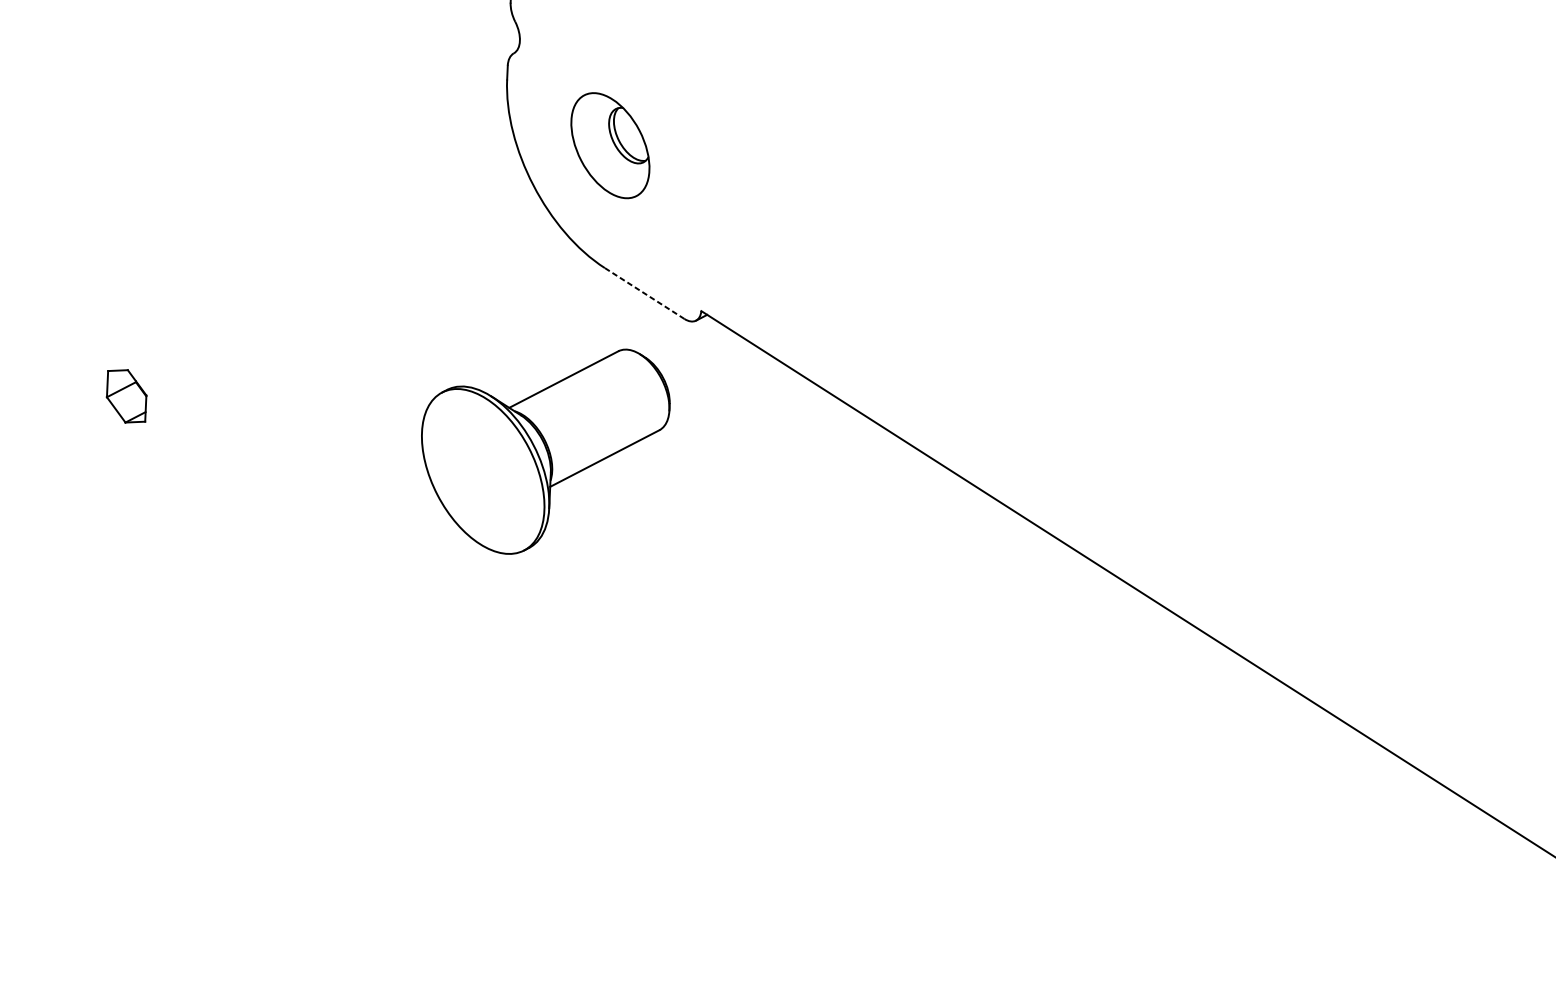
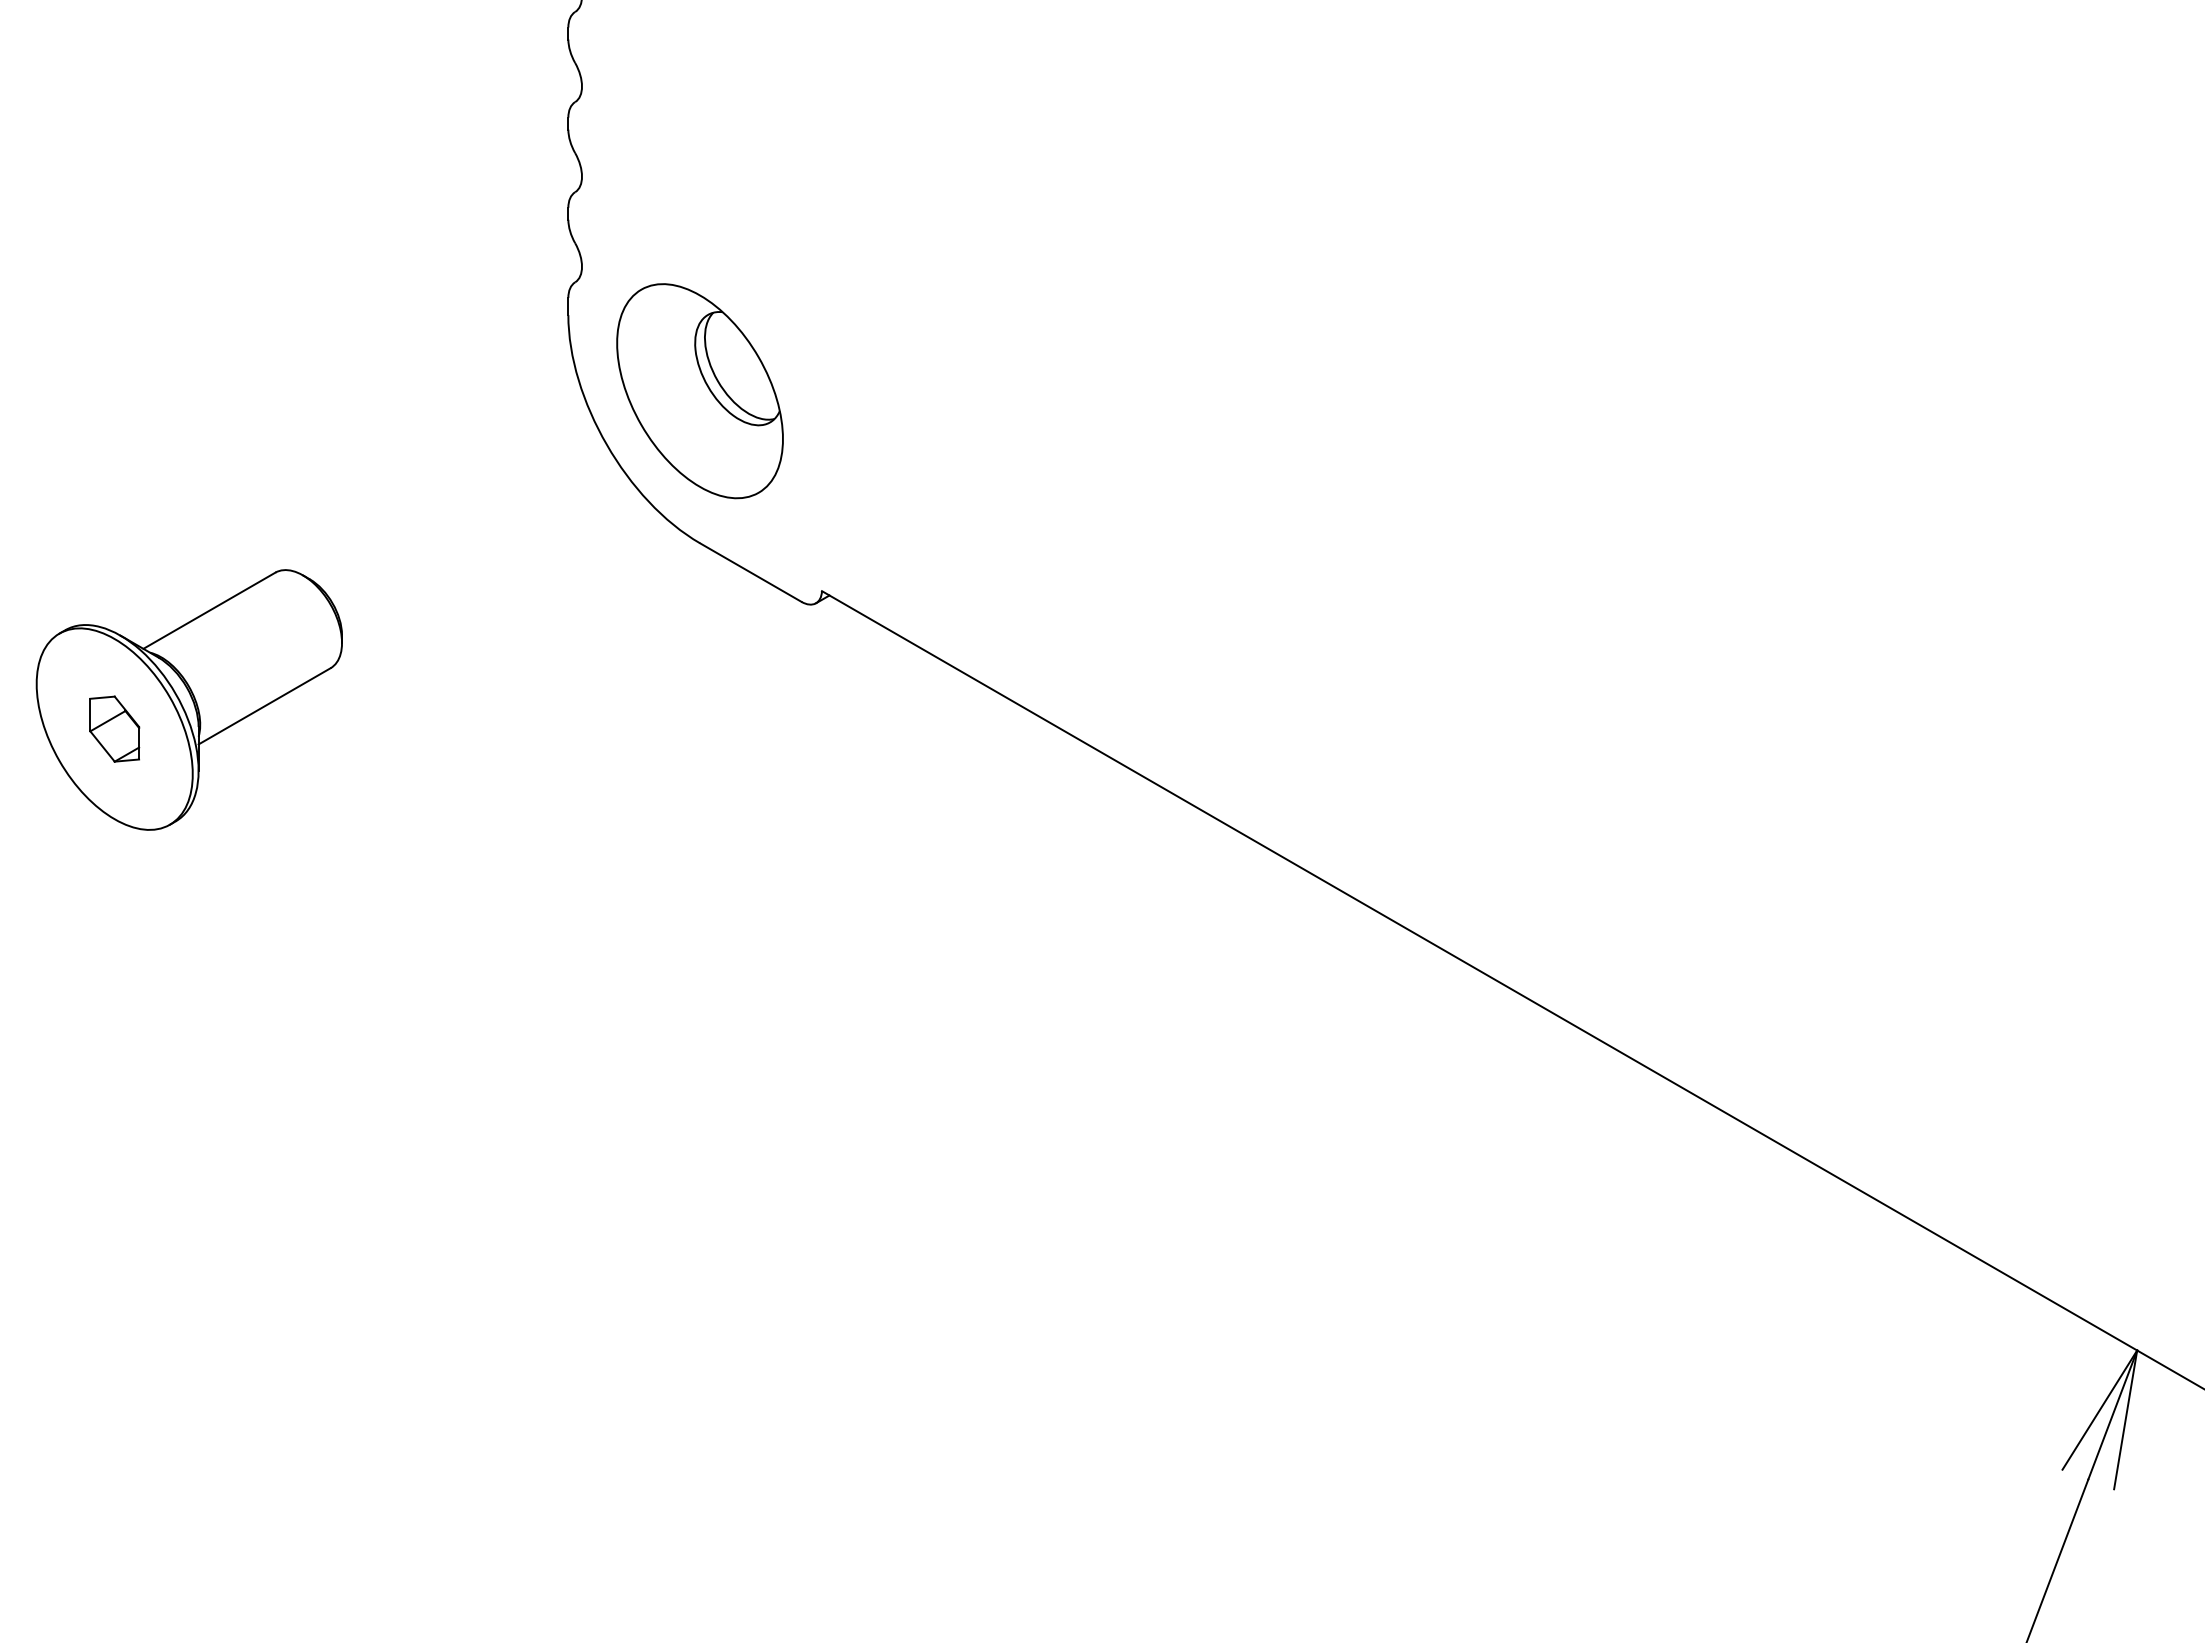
part: (609, 145) -> (699, 391), size x1.67
line: (644, 293) -> (750, 572), dashed -> solid
part: (543, 450) -> (188, 699), moved

